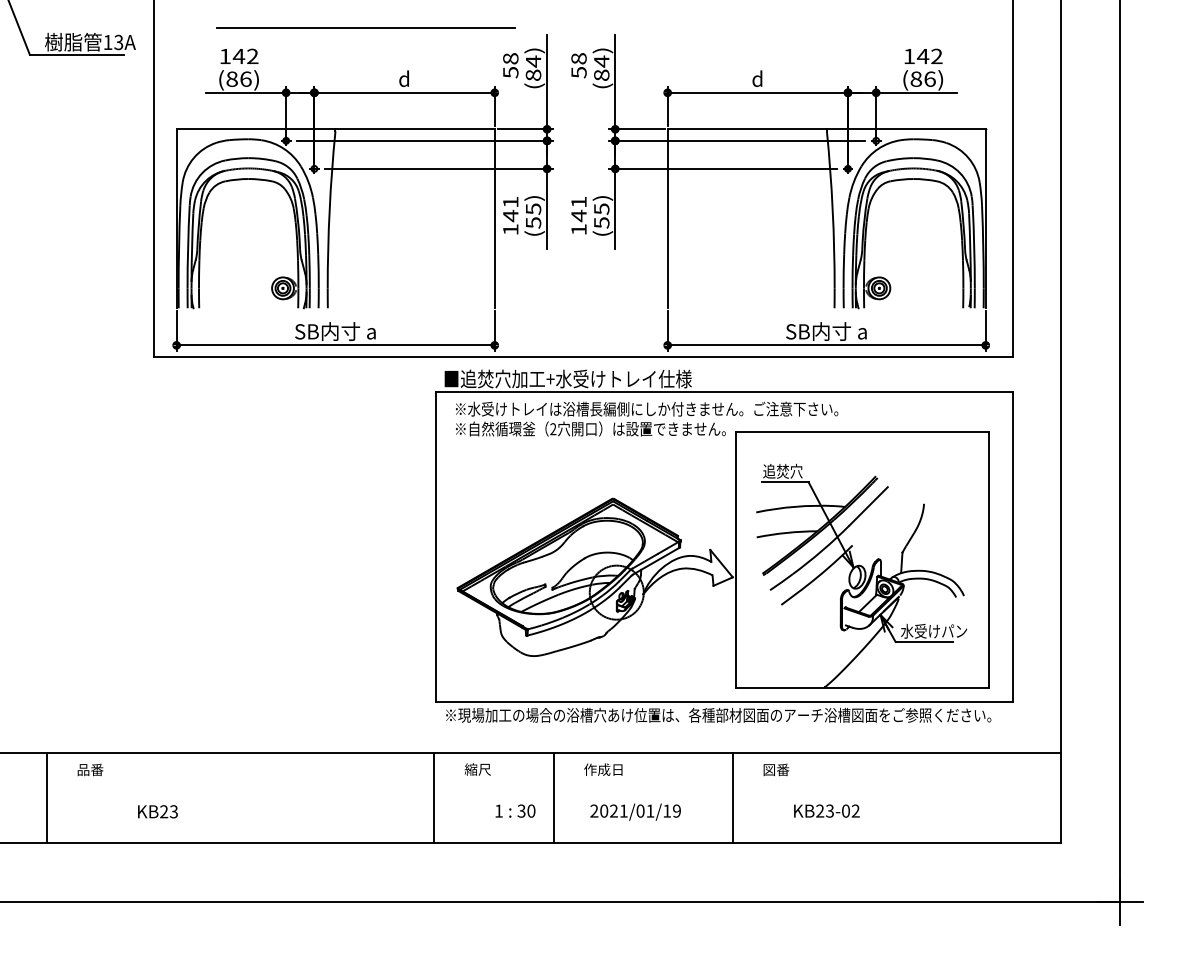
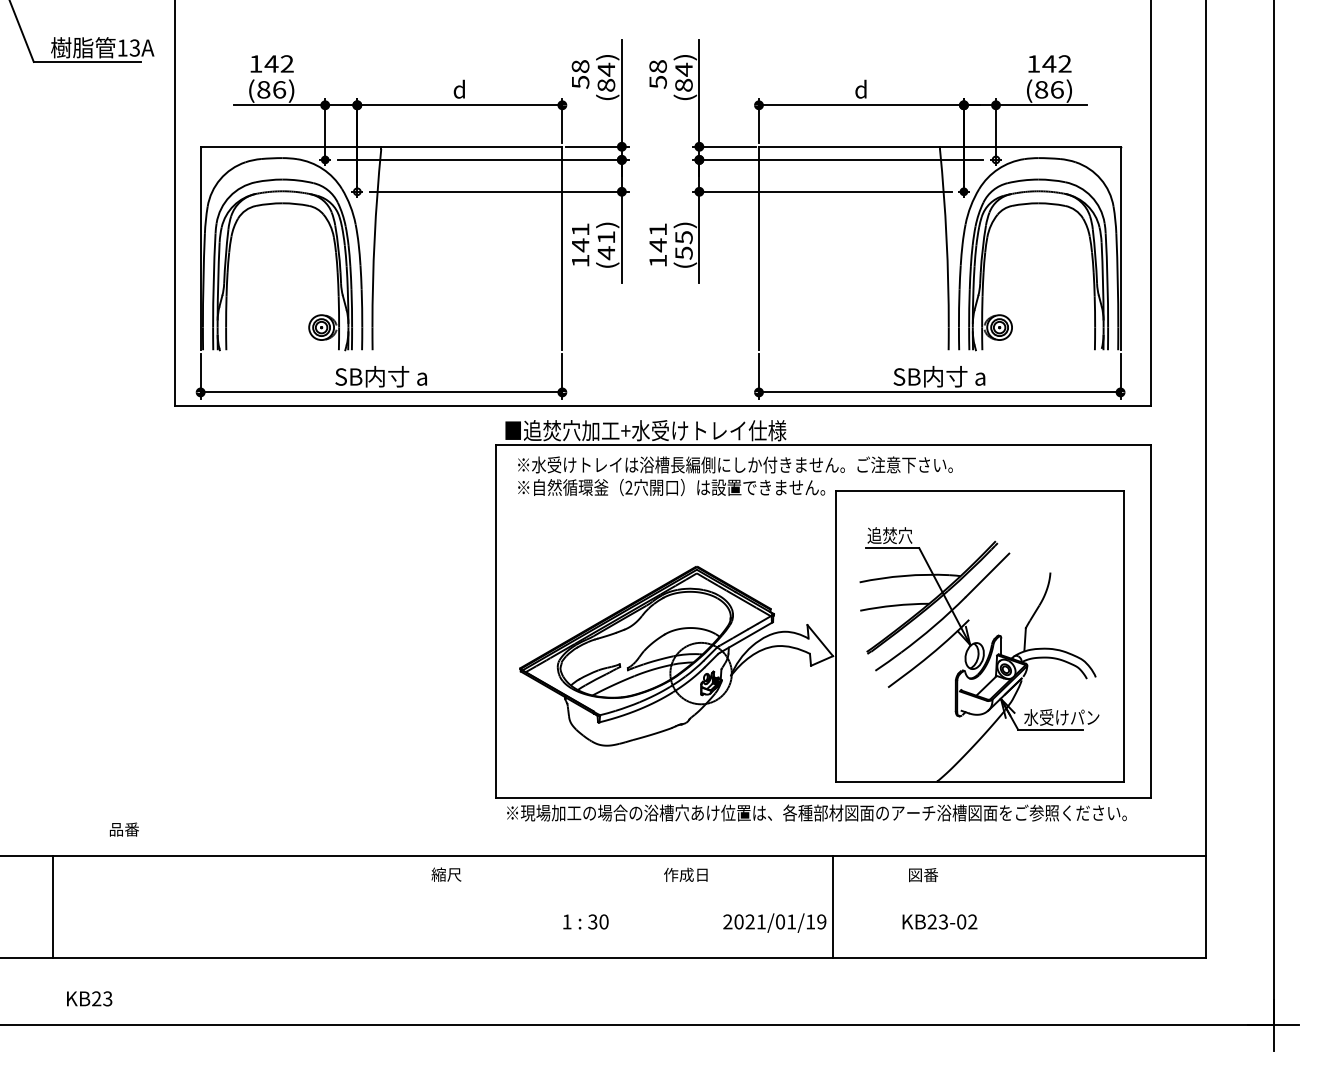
line: (365, 28) -> (415, 32), removed
text: (533, 216) -> (606, 245), (55) -> (41)
text: (90, 769) -> (124, 829), moved
text: (477, 769) -> (446, 874), moved
text: (776, 769) -> (923, 874), moved
line: (434, 797) -> (493, 906), removed
line: (553, 797) -> (629, 906), removed
text: (157, 811) -> (89, 998), moved
text: (635, 811) -> (774, 922), moved

